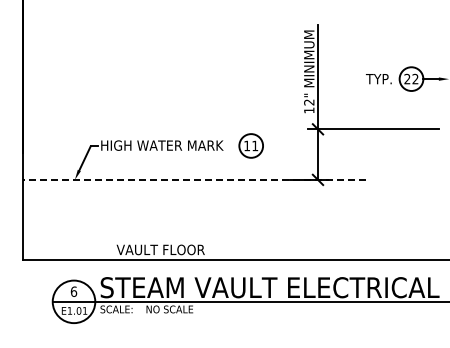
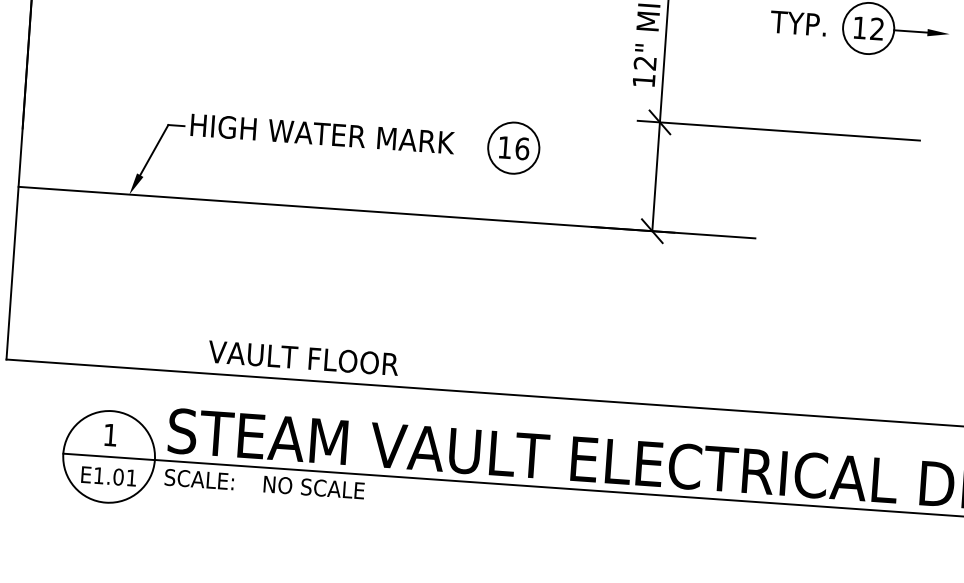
text: (407, 78) -> (860, 26), 22 -> 12
text: (255, 145) -> (523, 147), 11 -> 16
line: (194, 179) -> (386, 211), dashed -> solid
text: (73, 291) -> (109, 434), 6 -> 1

